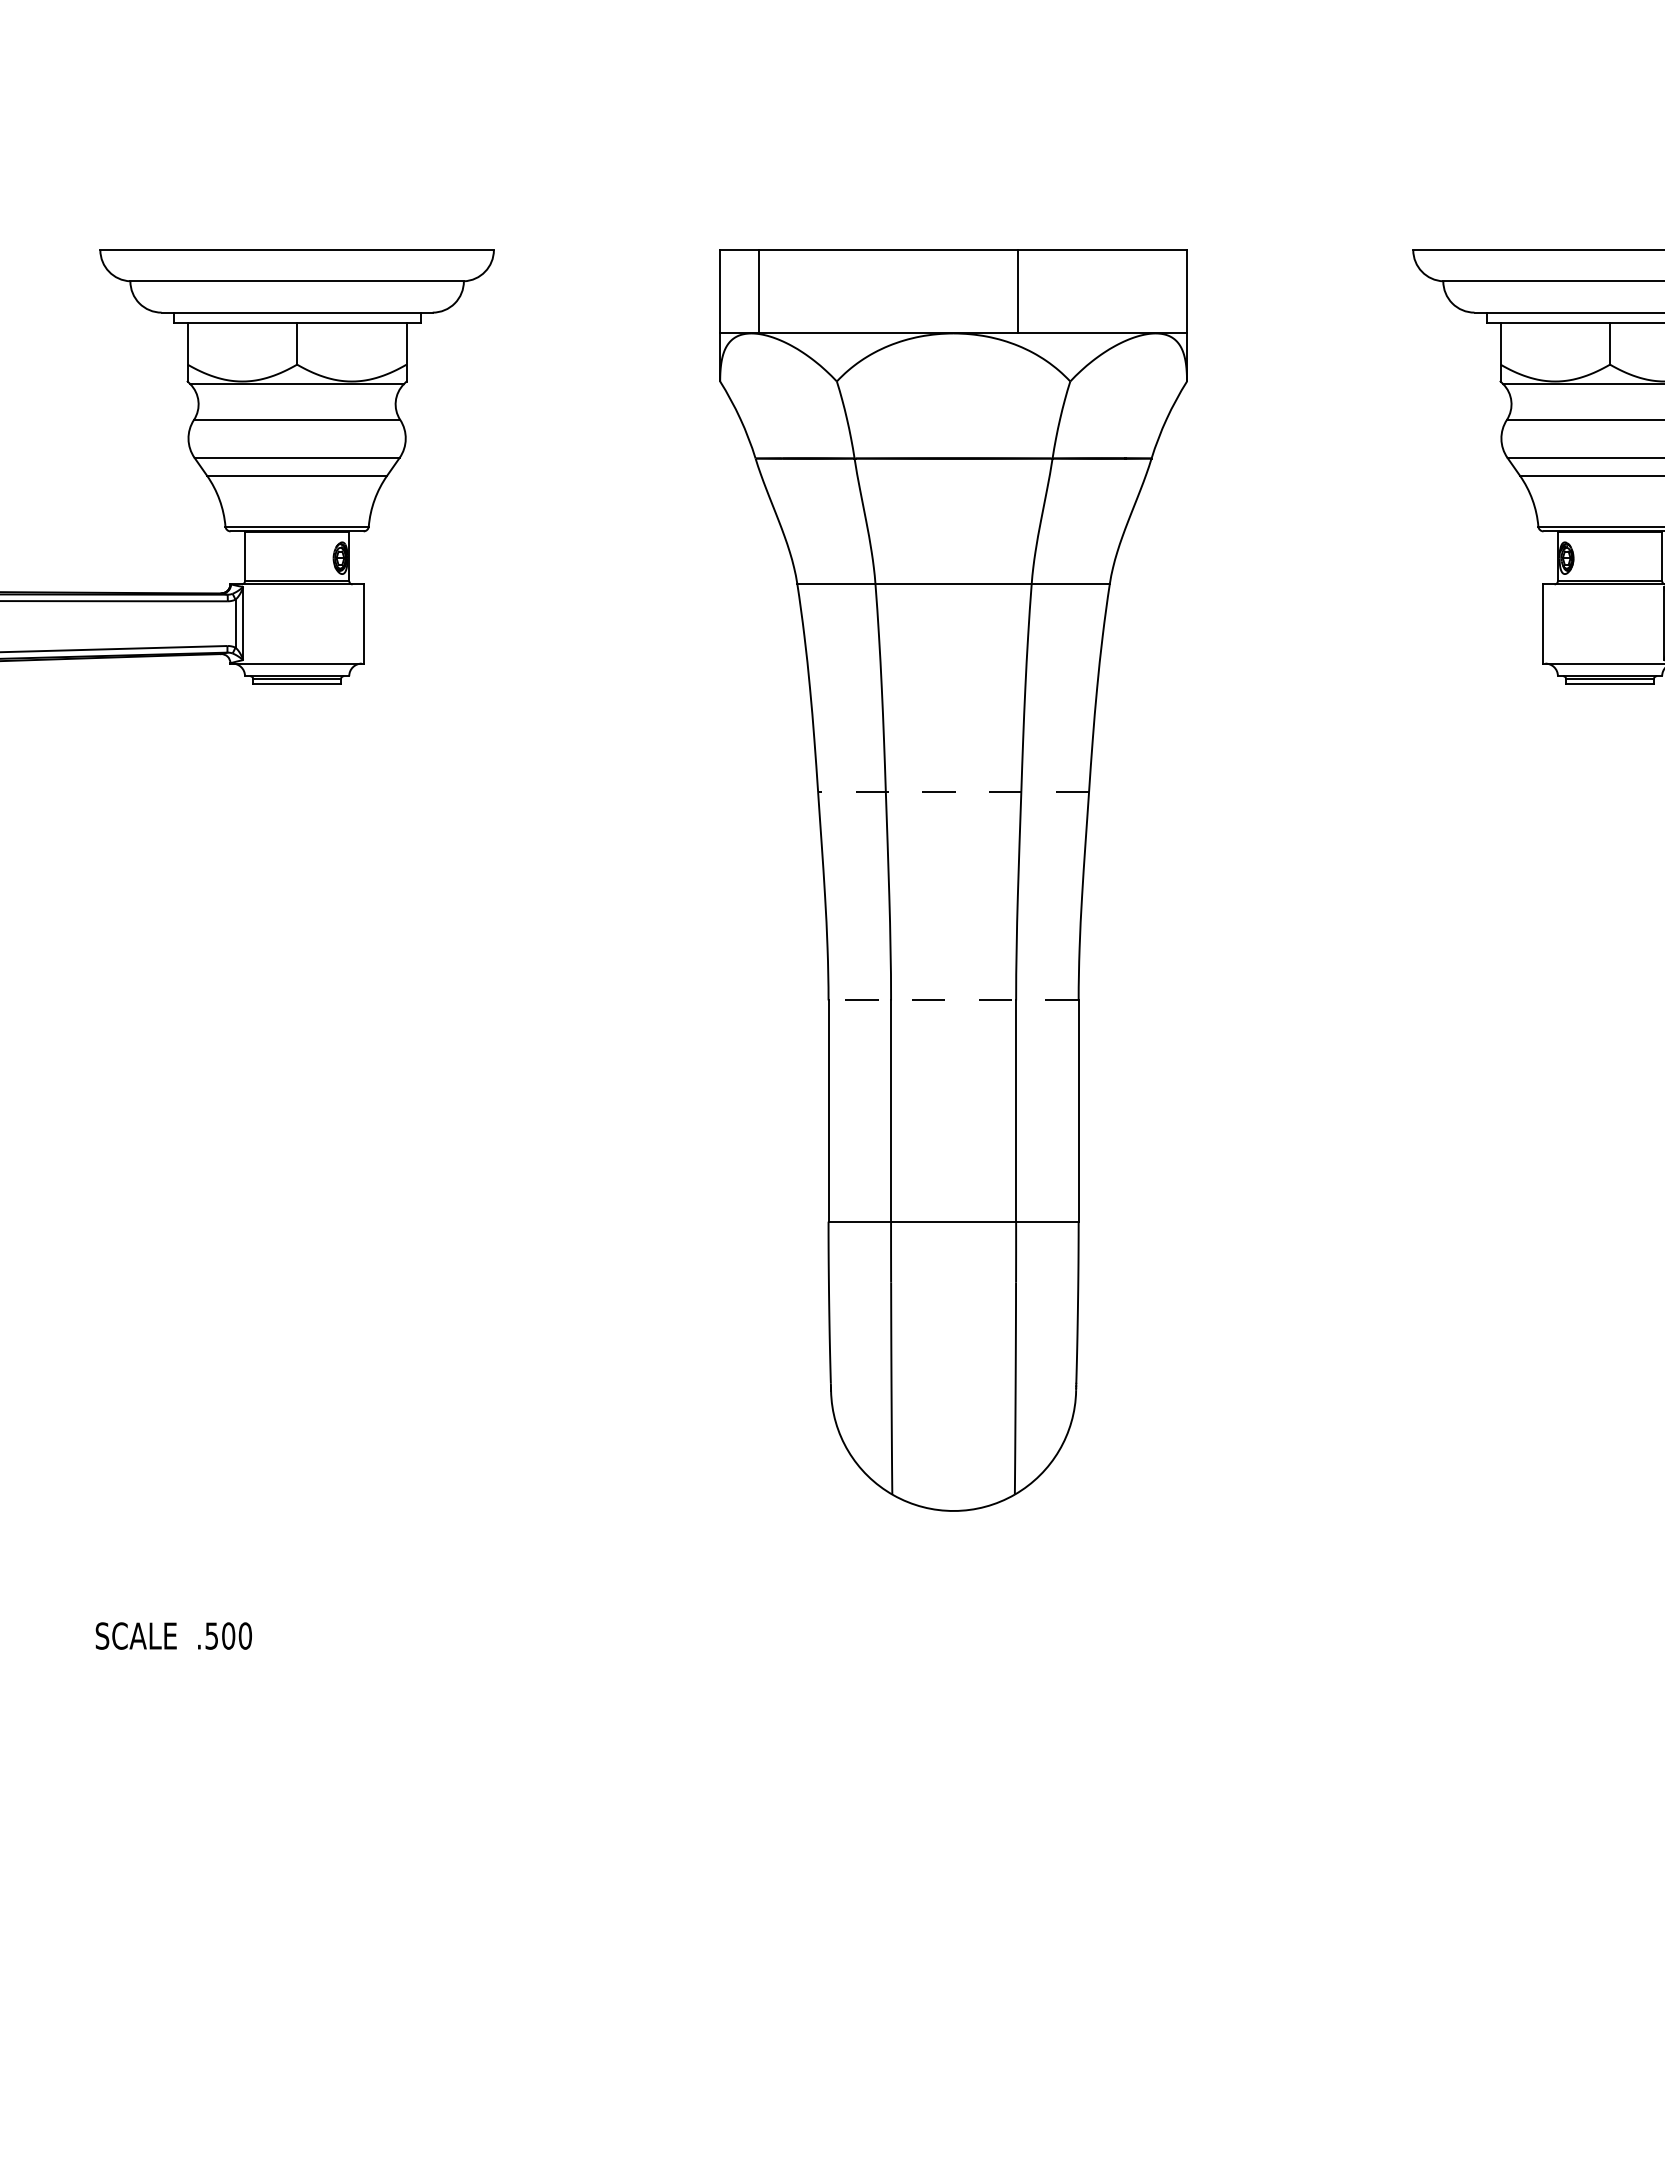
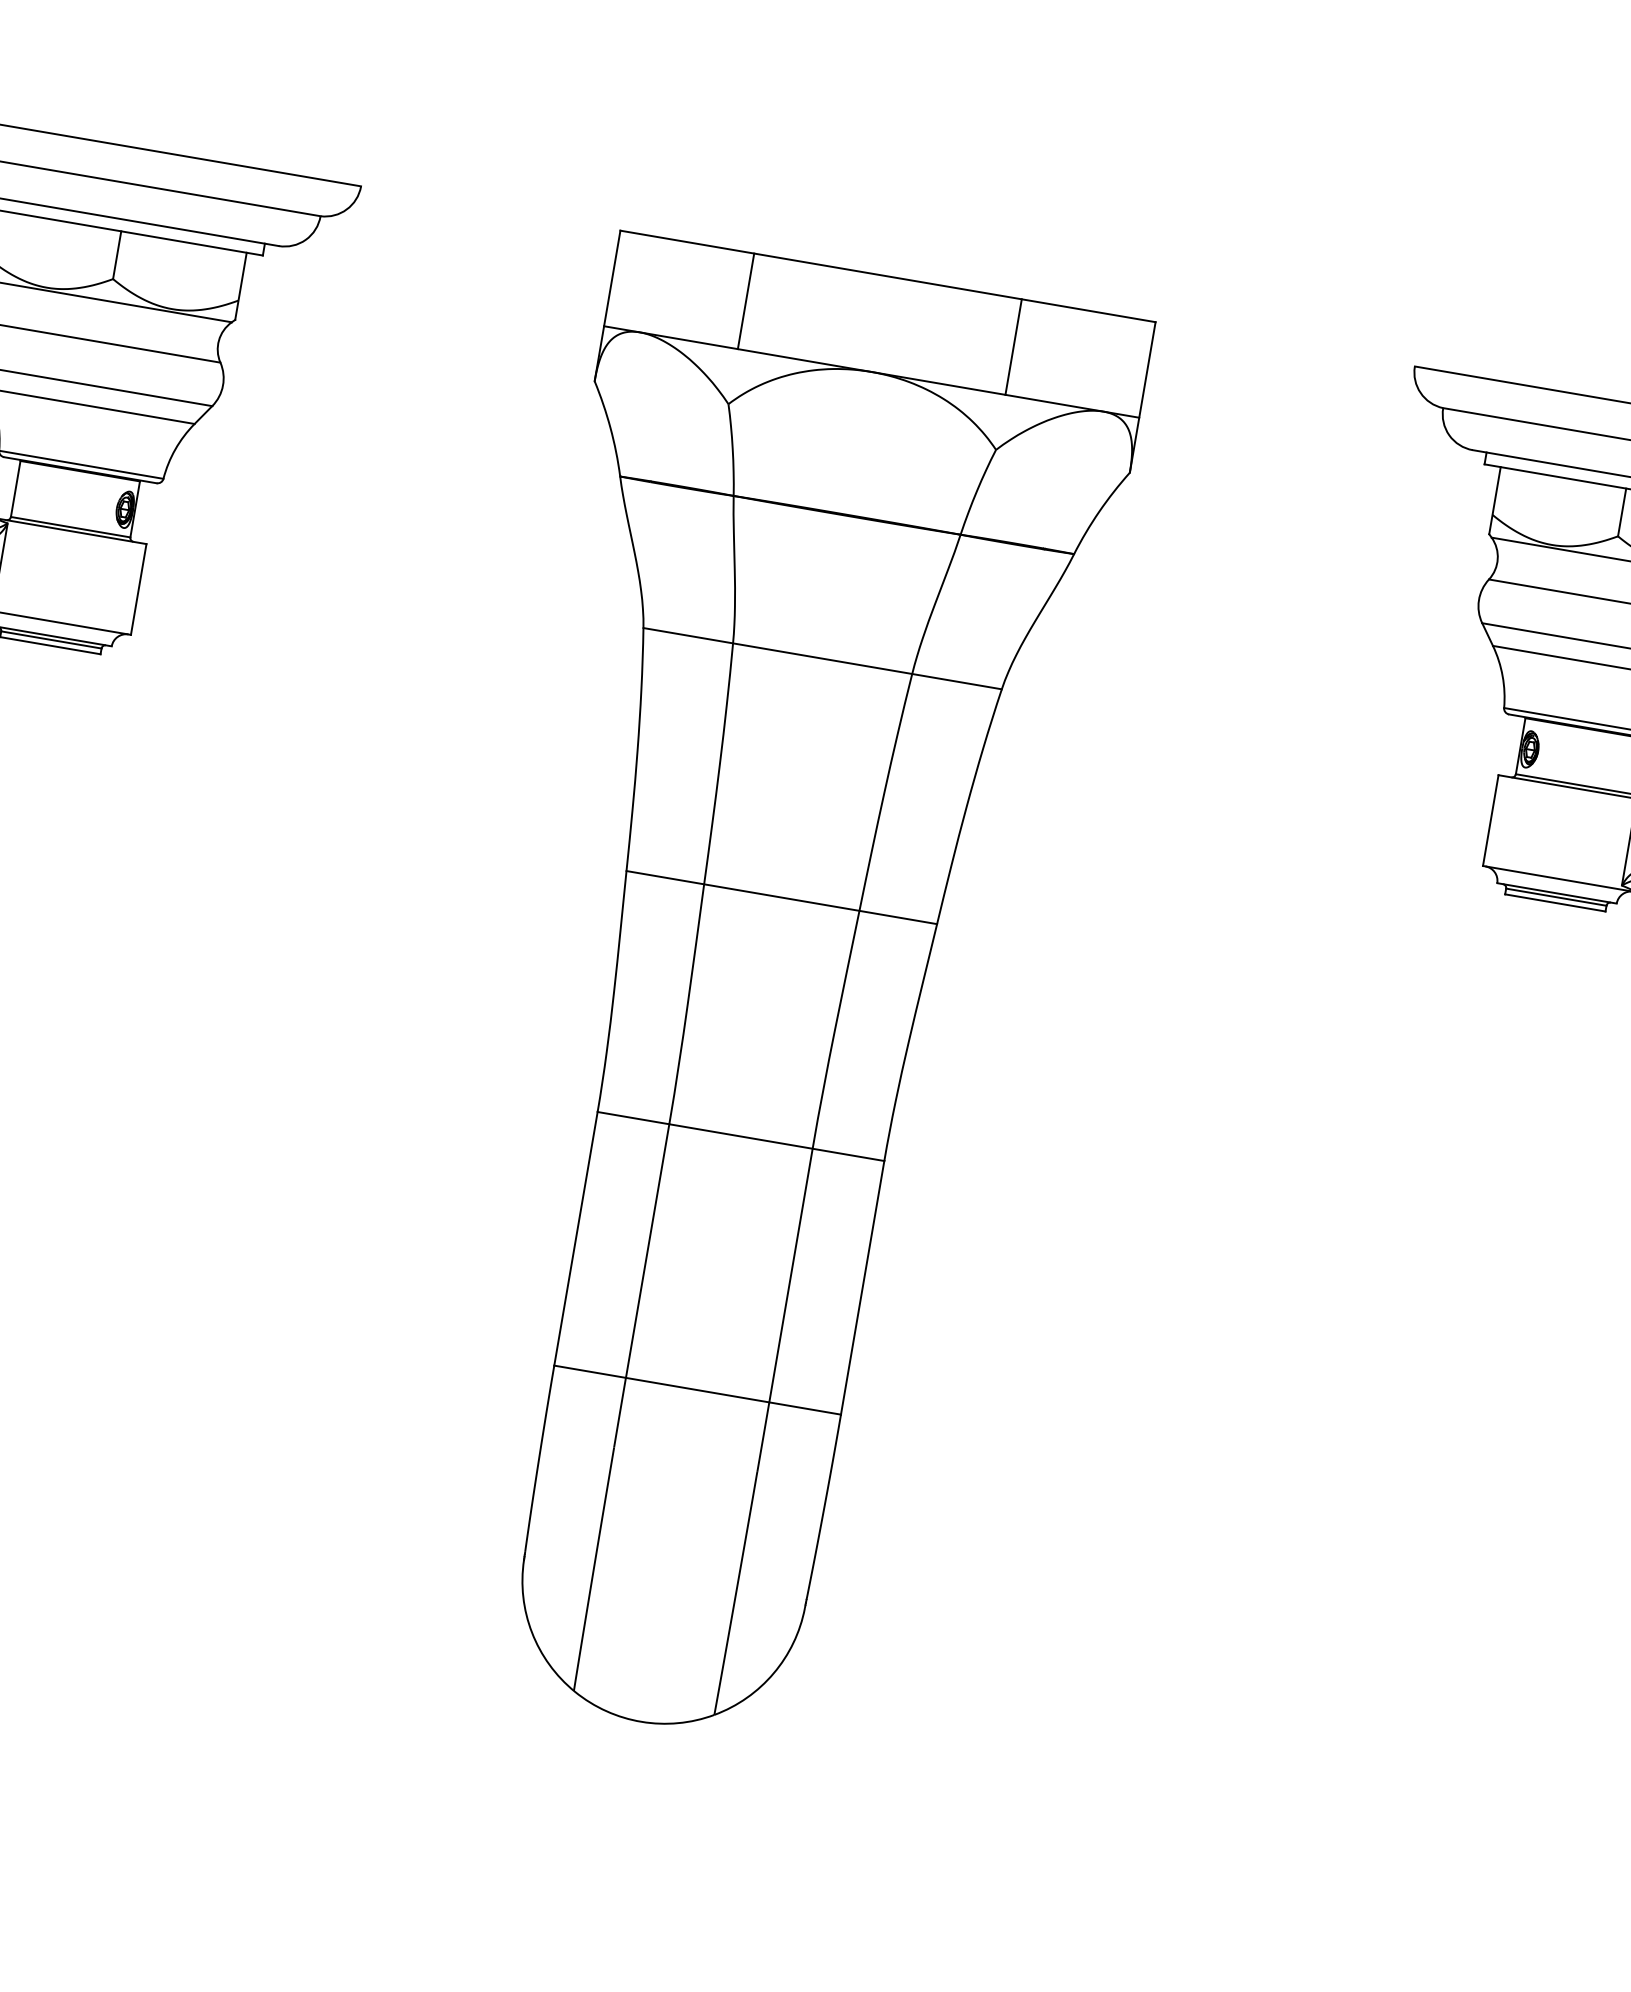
line: (758, 291) -> (745, 300), moved
line: (1018, 291) -> (1013, 346), moved
line: (953, 792) -> (781, 898), dashed -> solid
line: (953, 1000) -> (740, 1136), dashed -> solid

